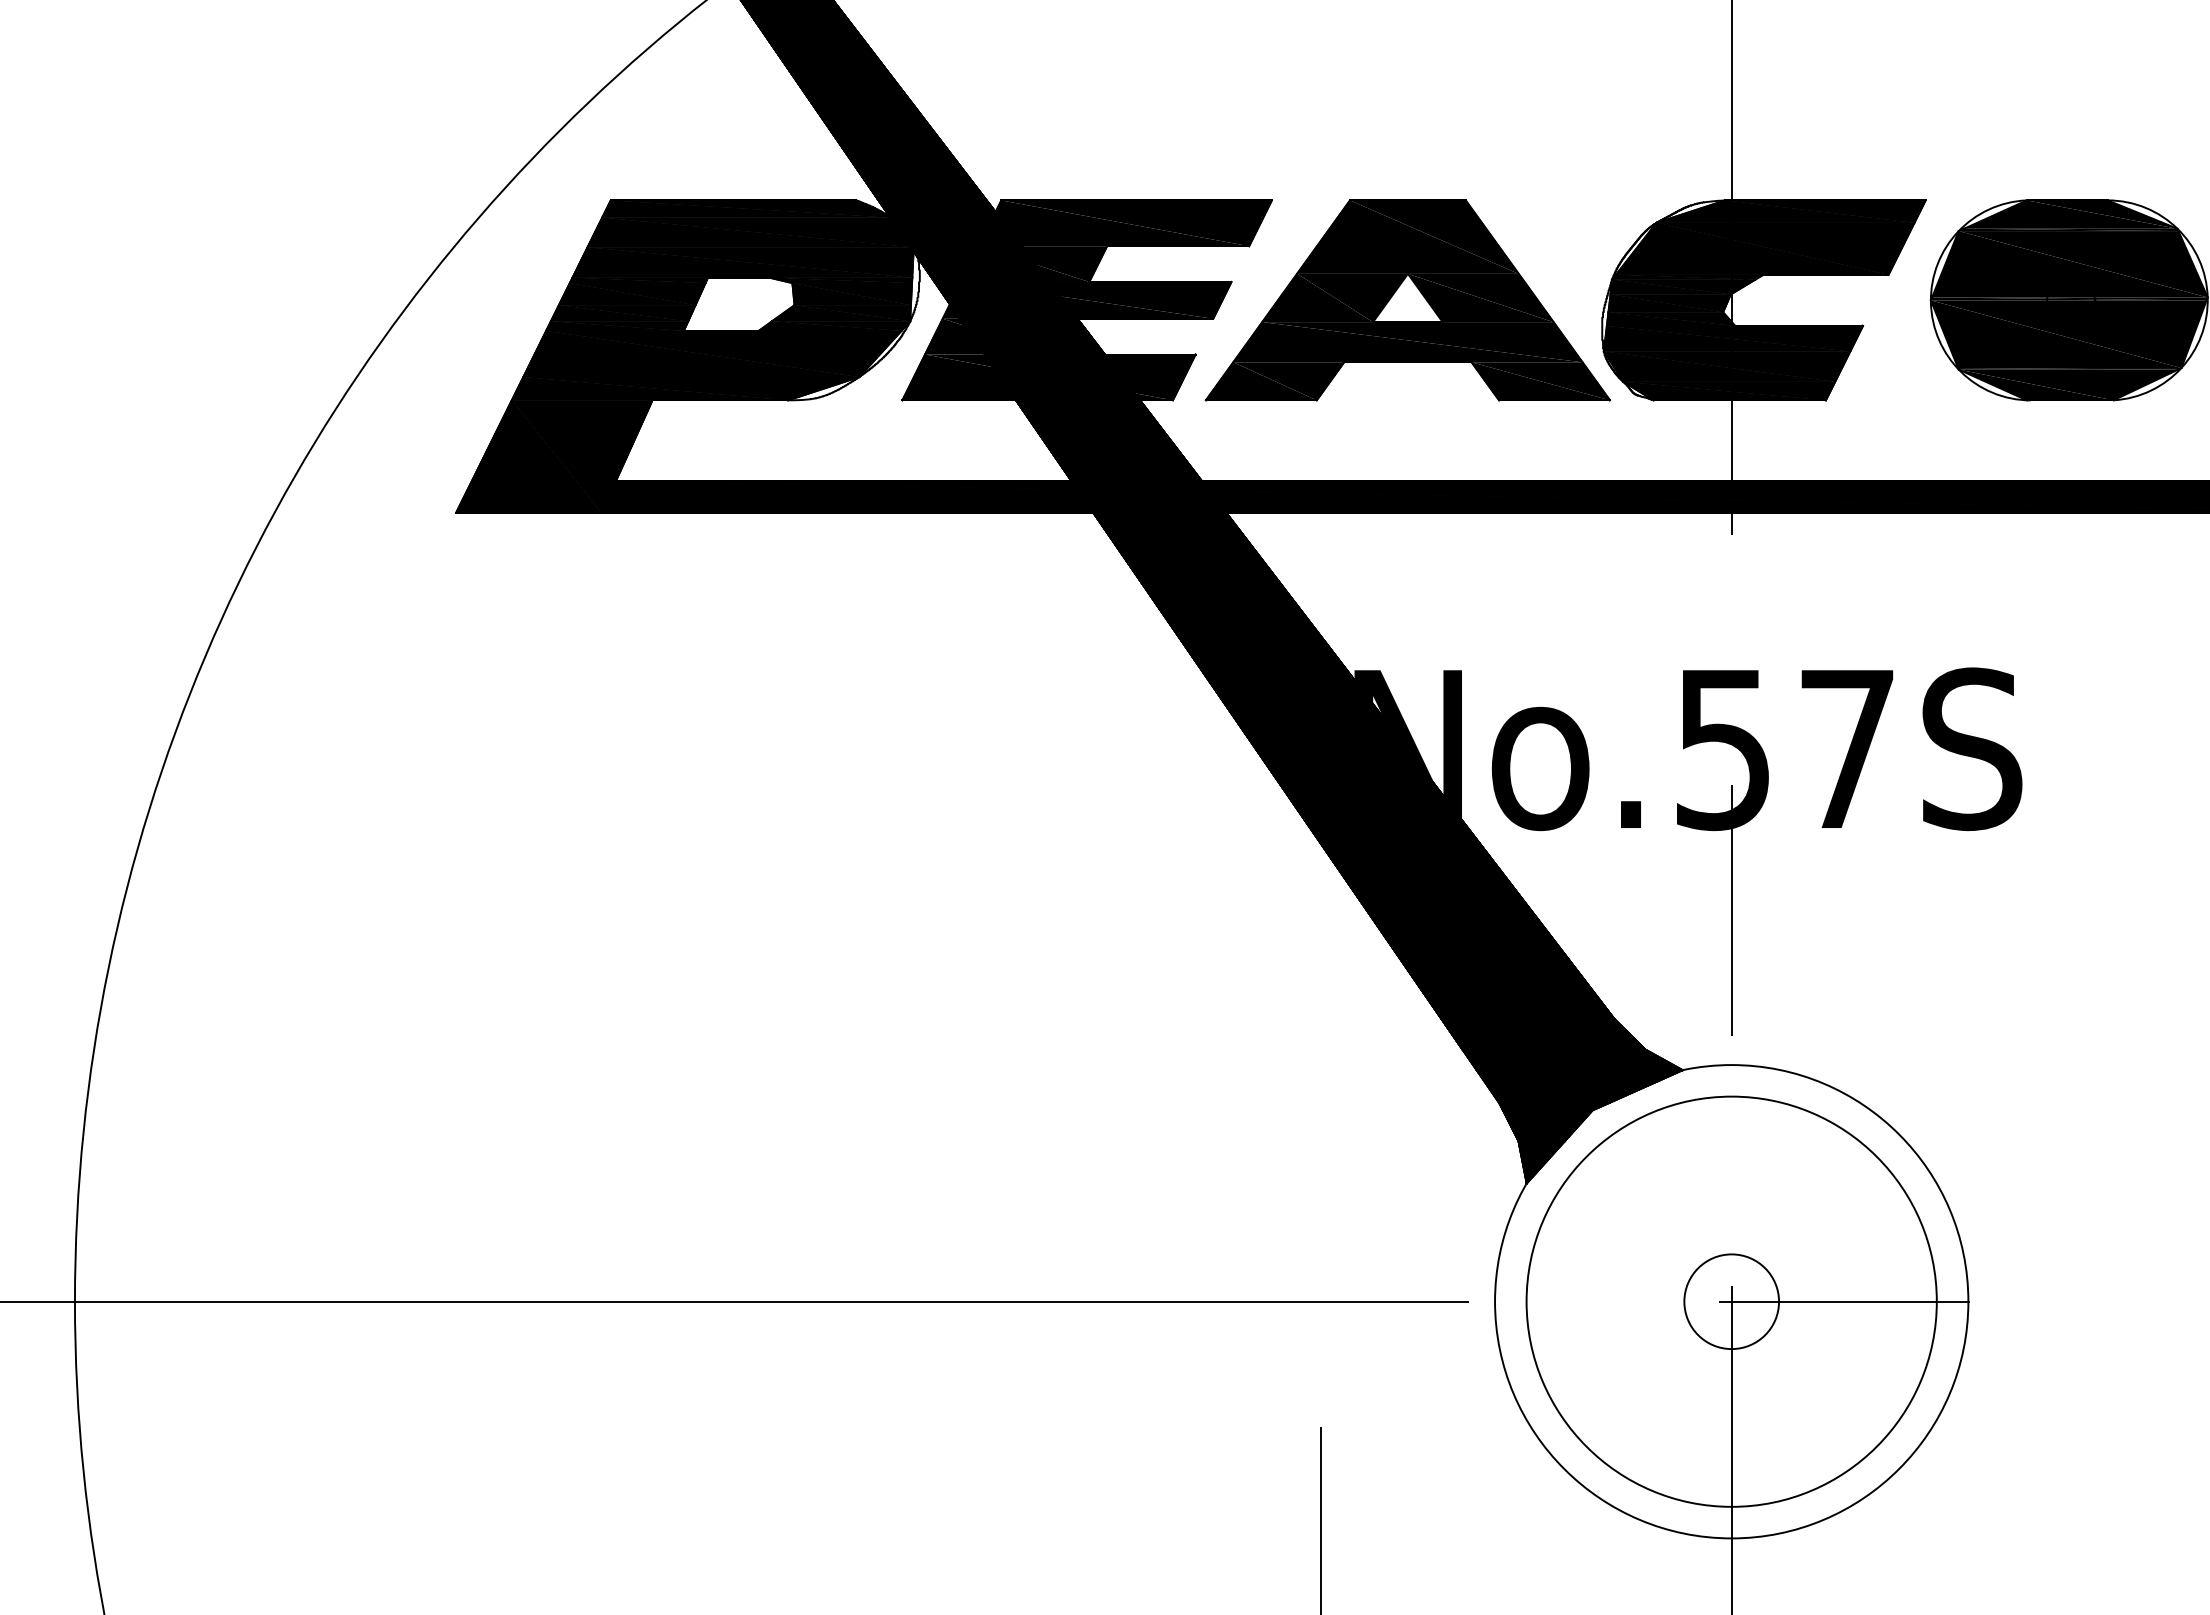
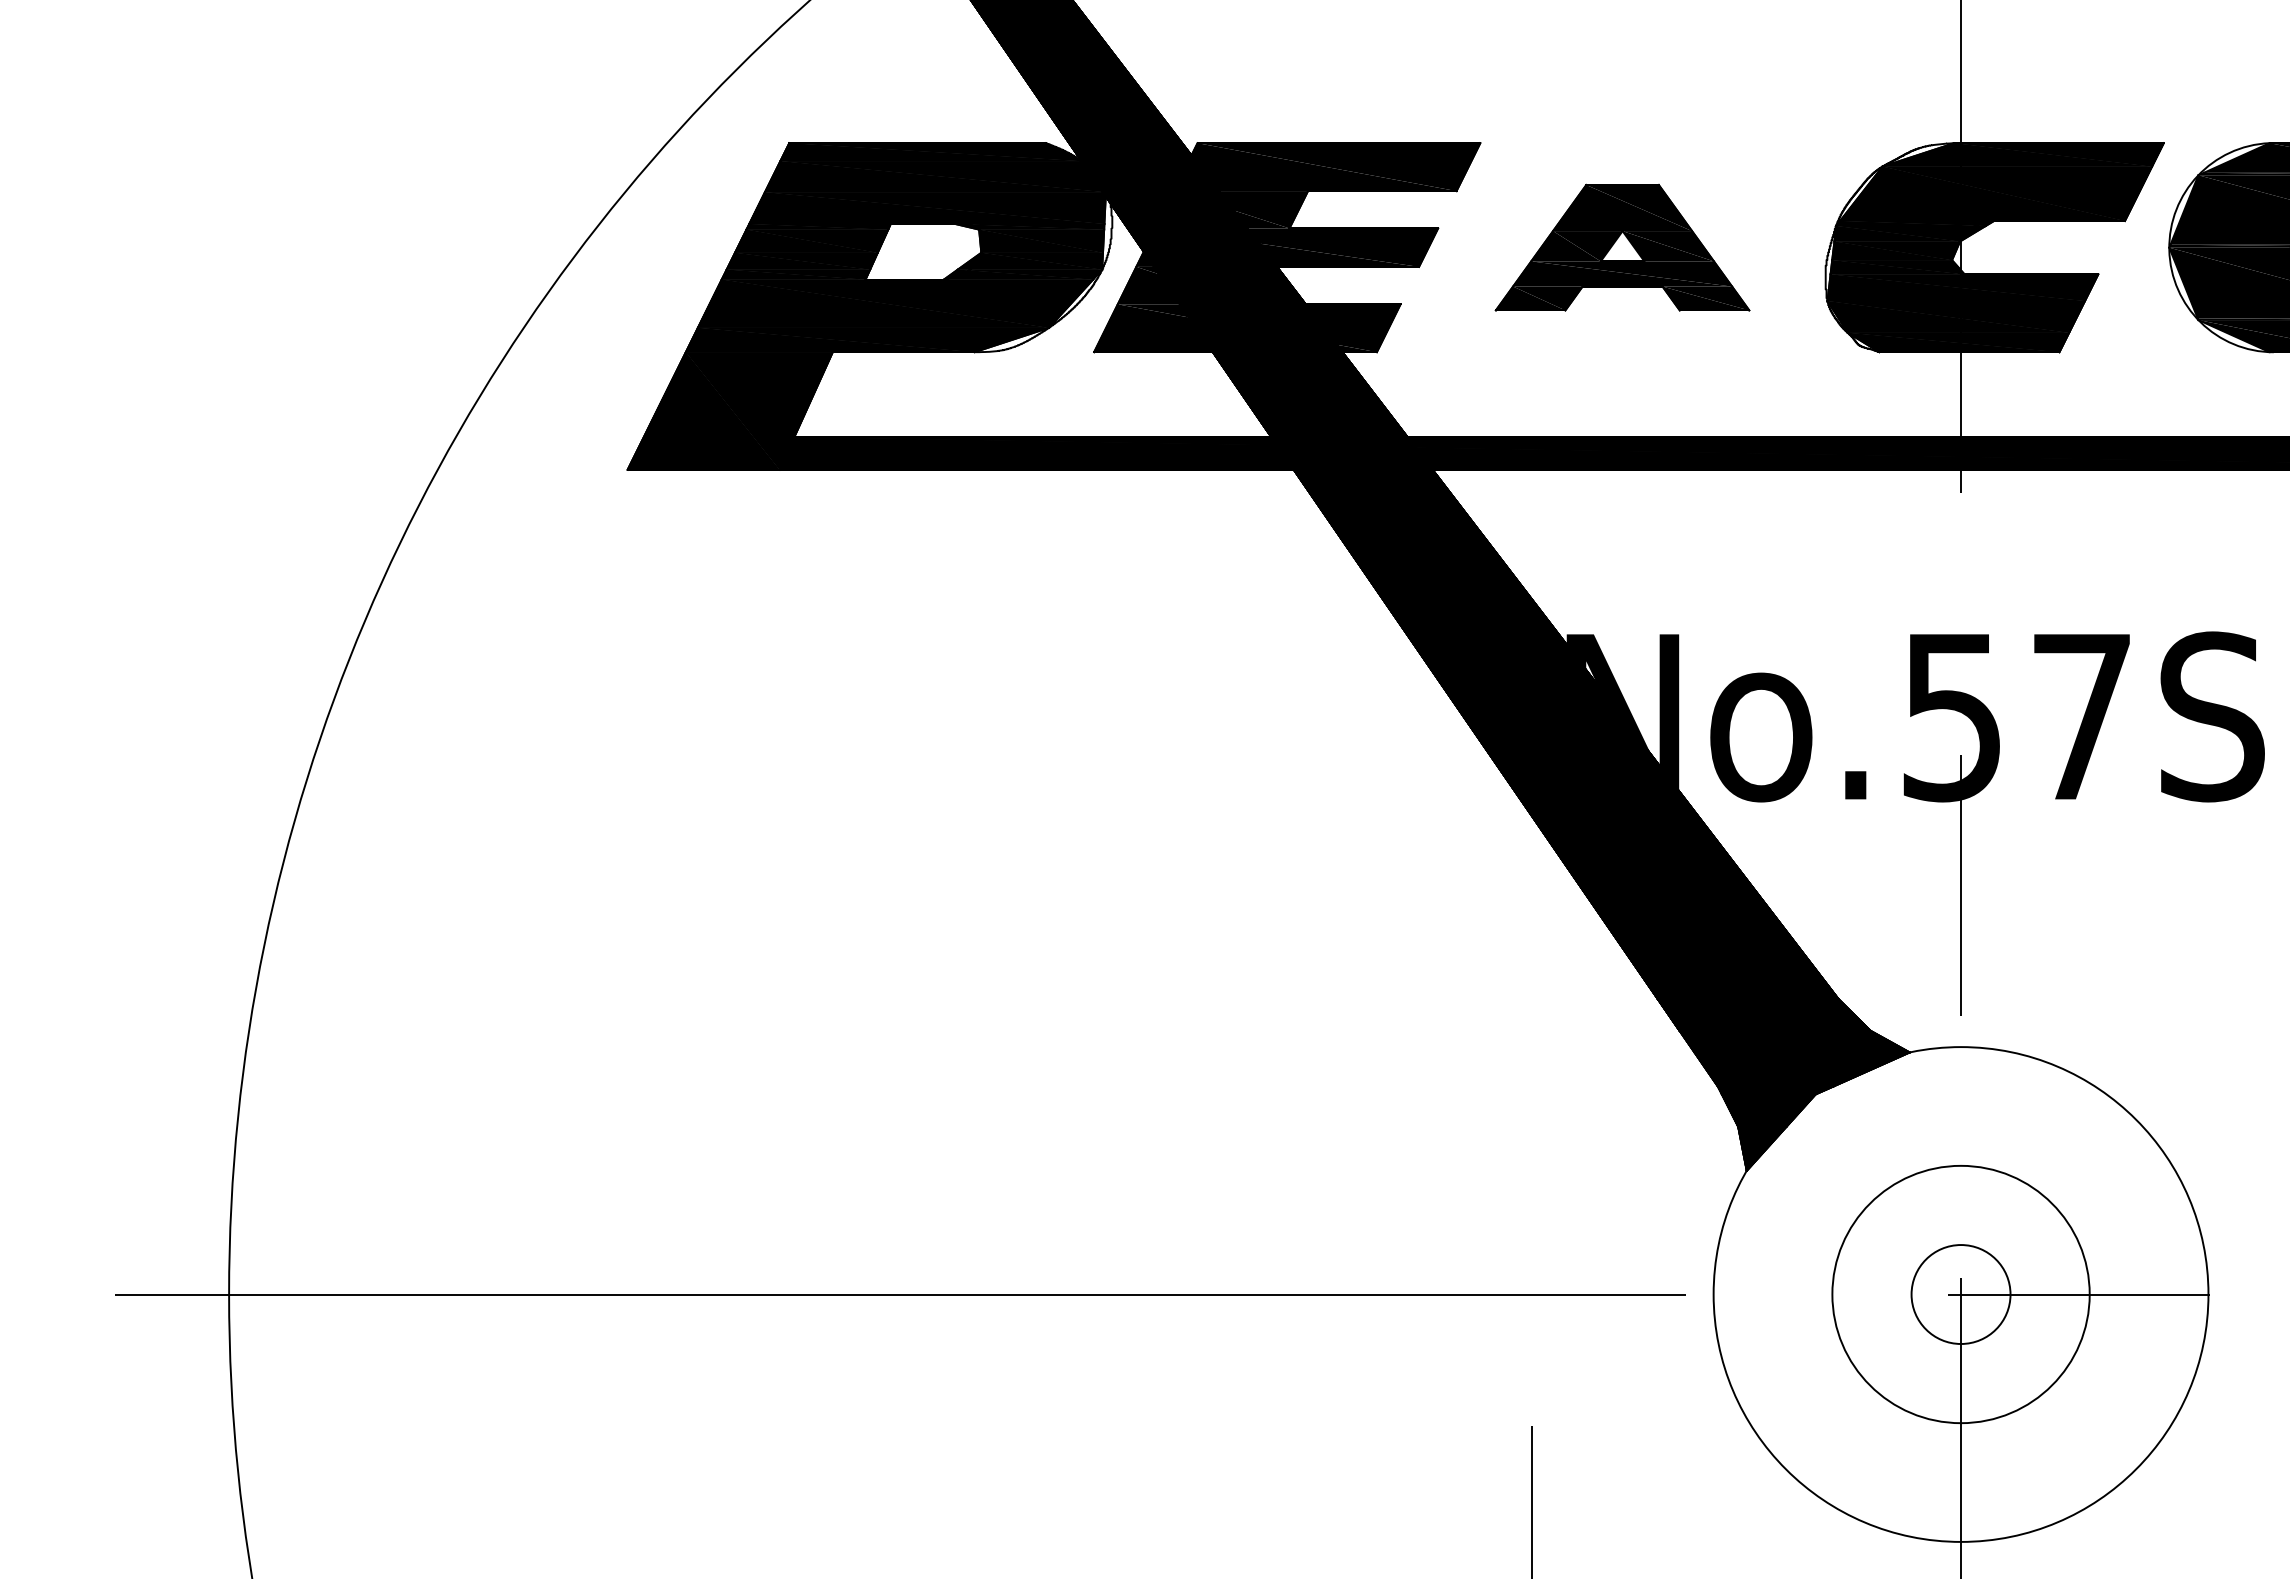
part: (1407, 300) -> (1622, 247), size x0.6
circle: (1731, 1301) -> (1960, 1294), size x0.6

